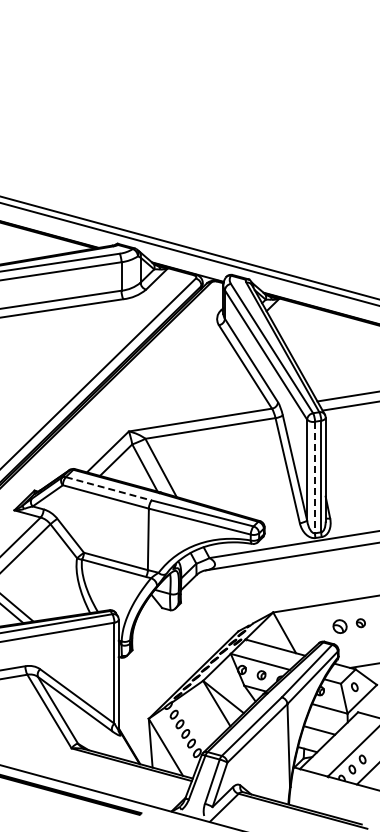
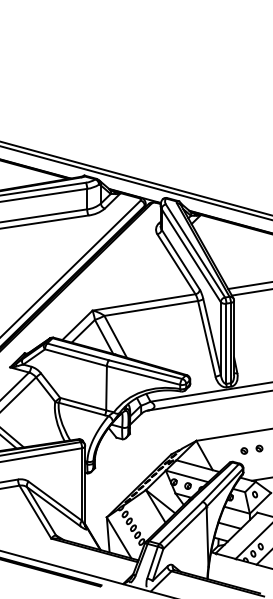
line: (315, 477) -> (226, 343), dashed -> solid
line: (108, 488) -> (77, 351), dashed -> solid
part: (339, 626) -> (244, 450), size x0.62

